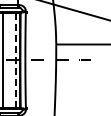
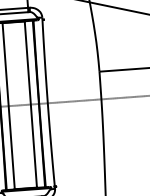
line: (15, 60) -> (30, 104), dashed -> solid

